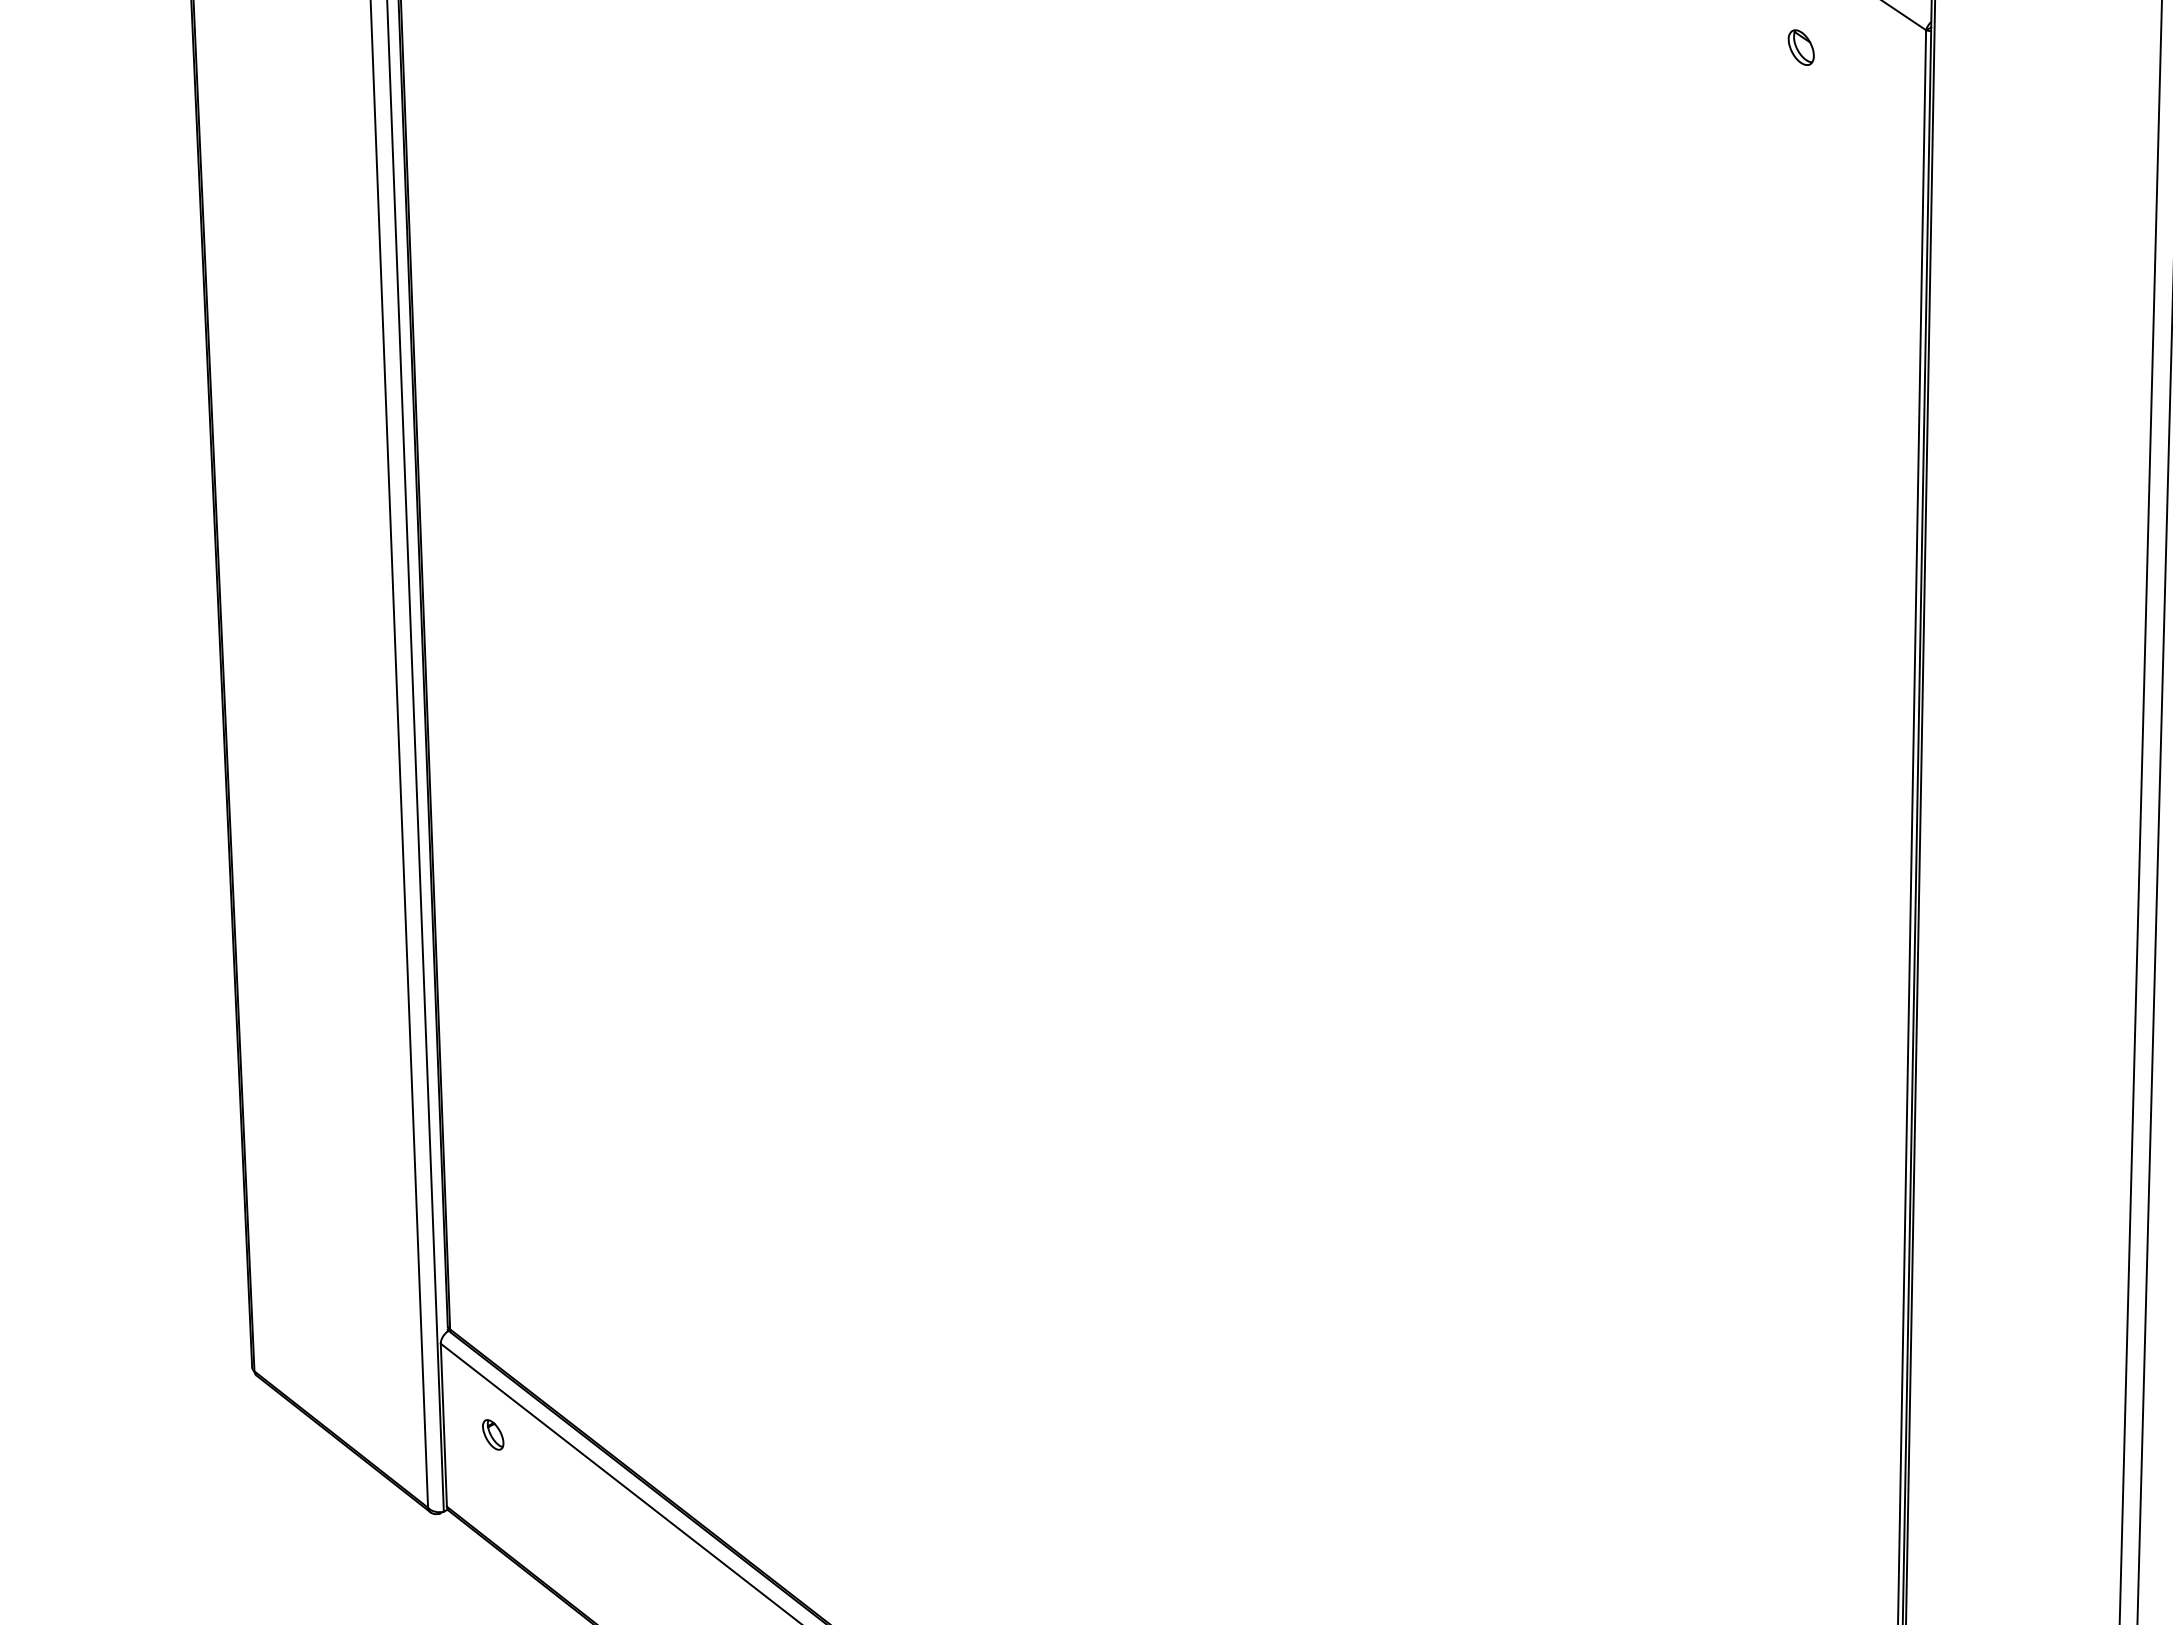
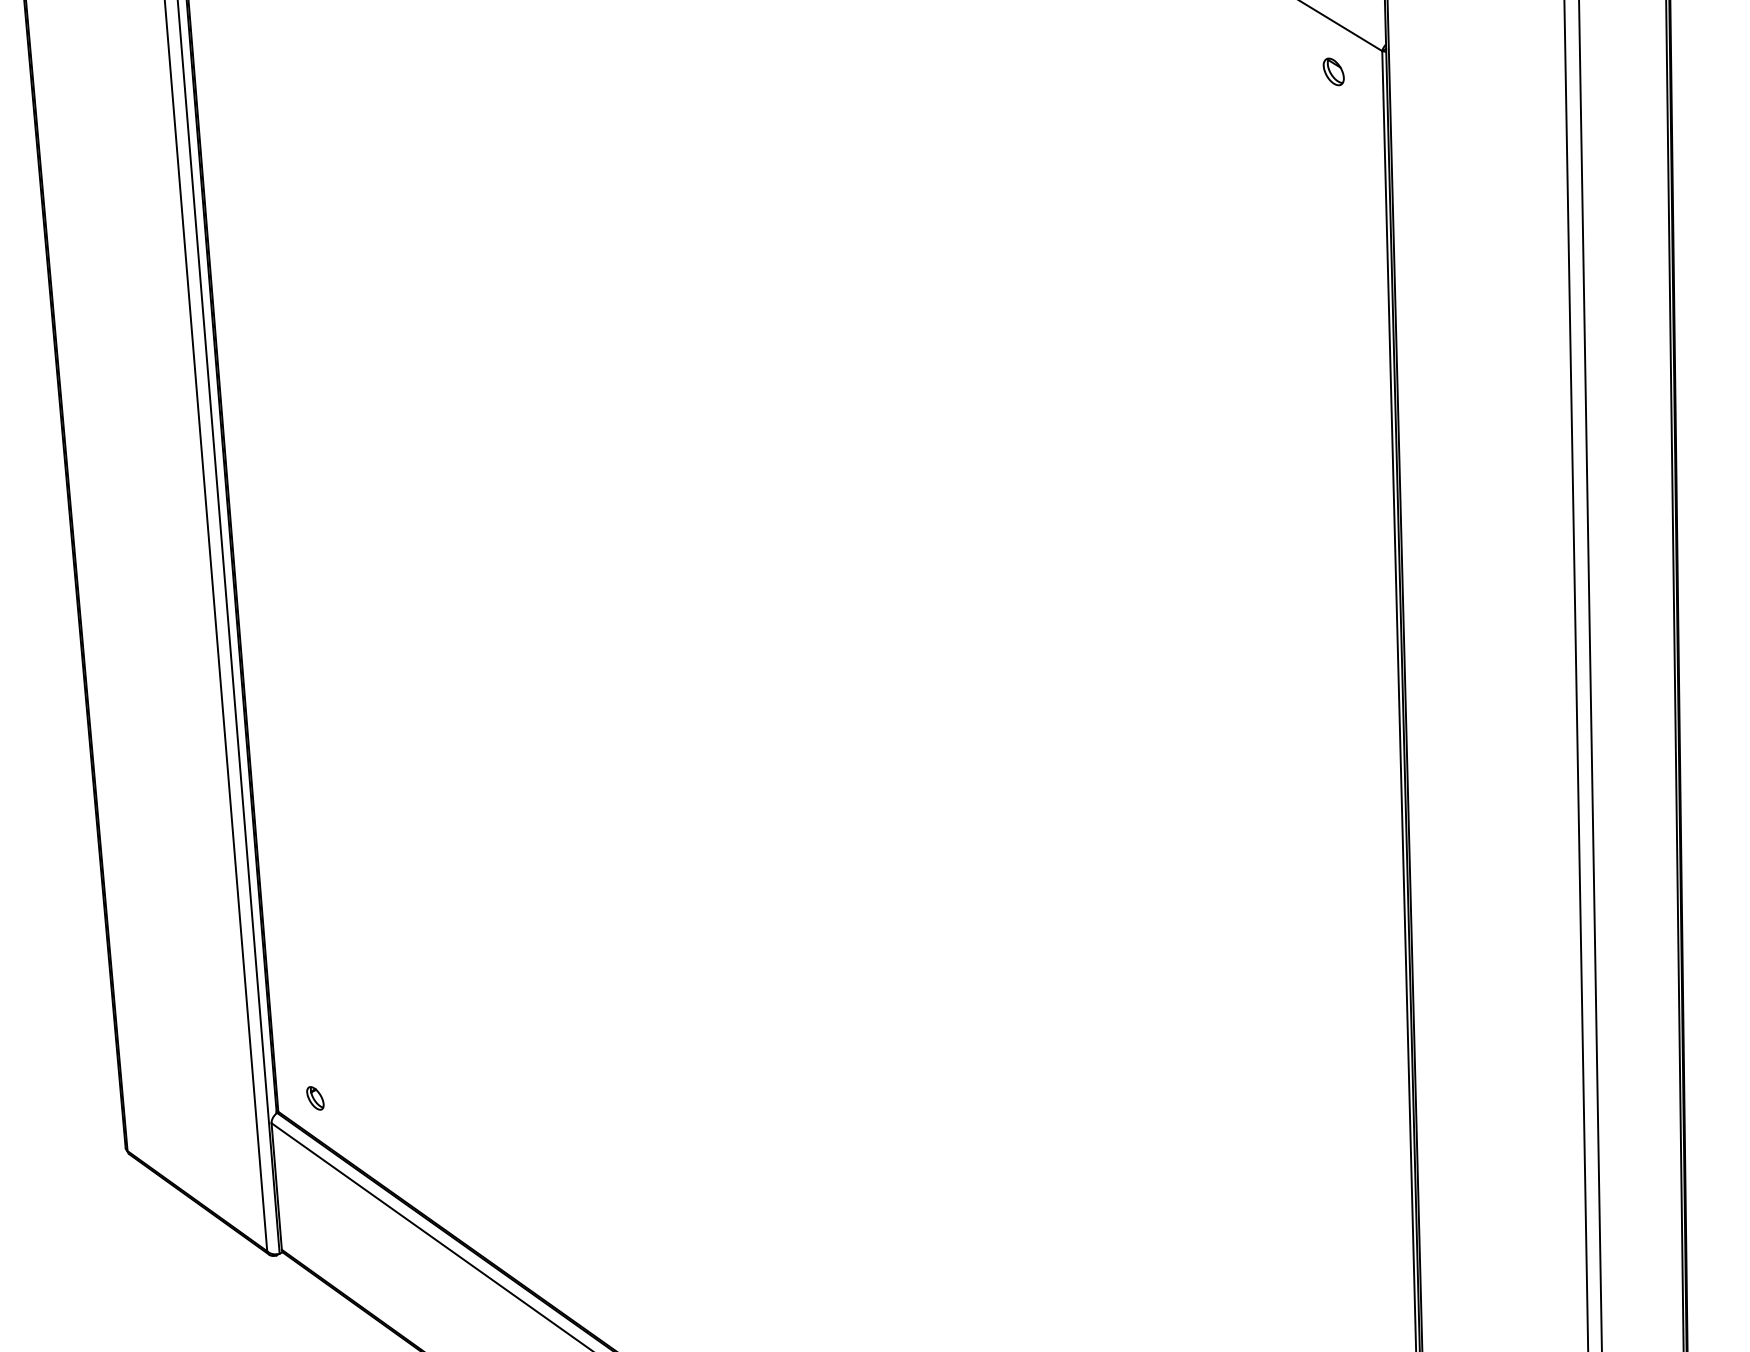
part: (1800, 47) -> (1333, 71), moved
part: (493, 1435) -> (315, 1098), moved

